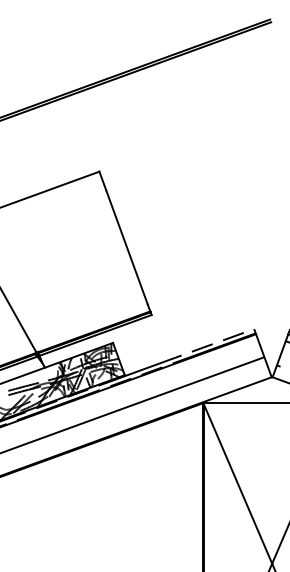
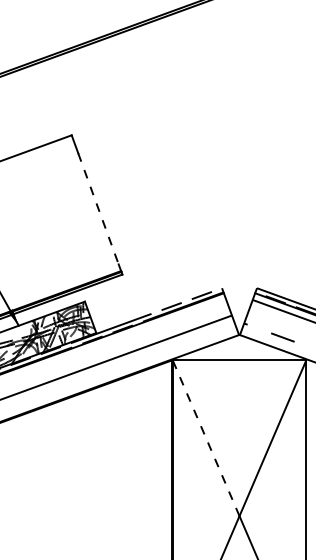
line: (127, 248) -> (98, 209), solid -> dashed
line: (238, 483) -> (206, 438), solid -> dashed

